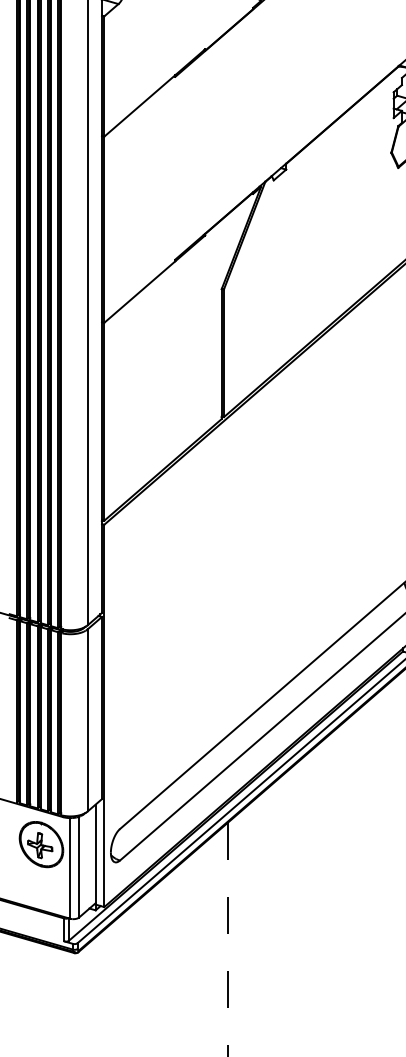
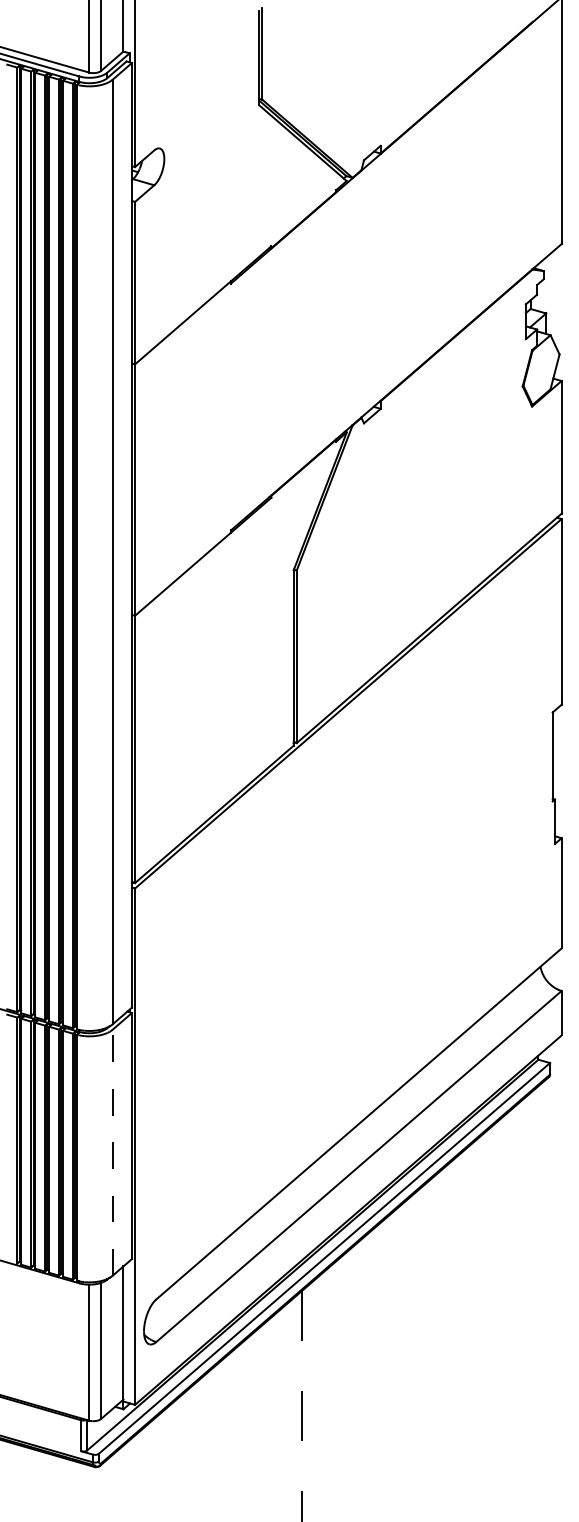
line: (87, 720) -> (112, 1152), solid -> dashed
part: (41, 844) -> (50, 1320), removed

